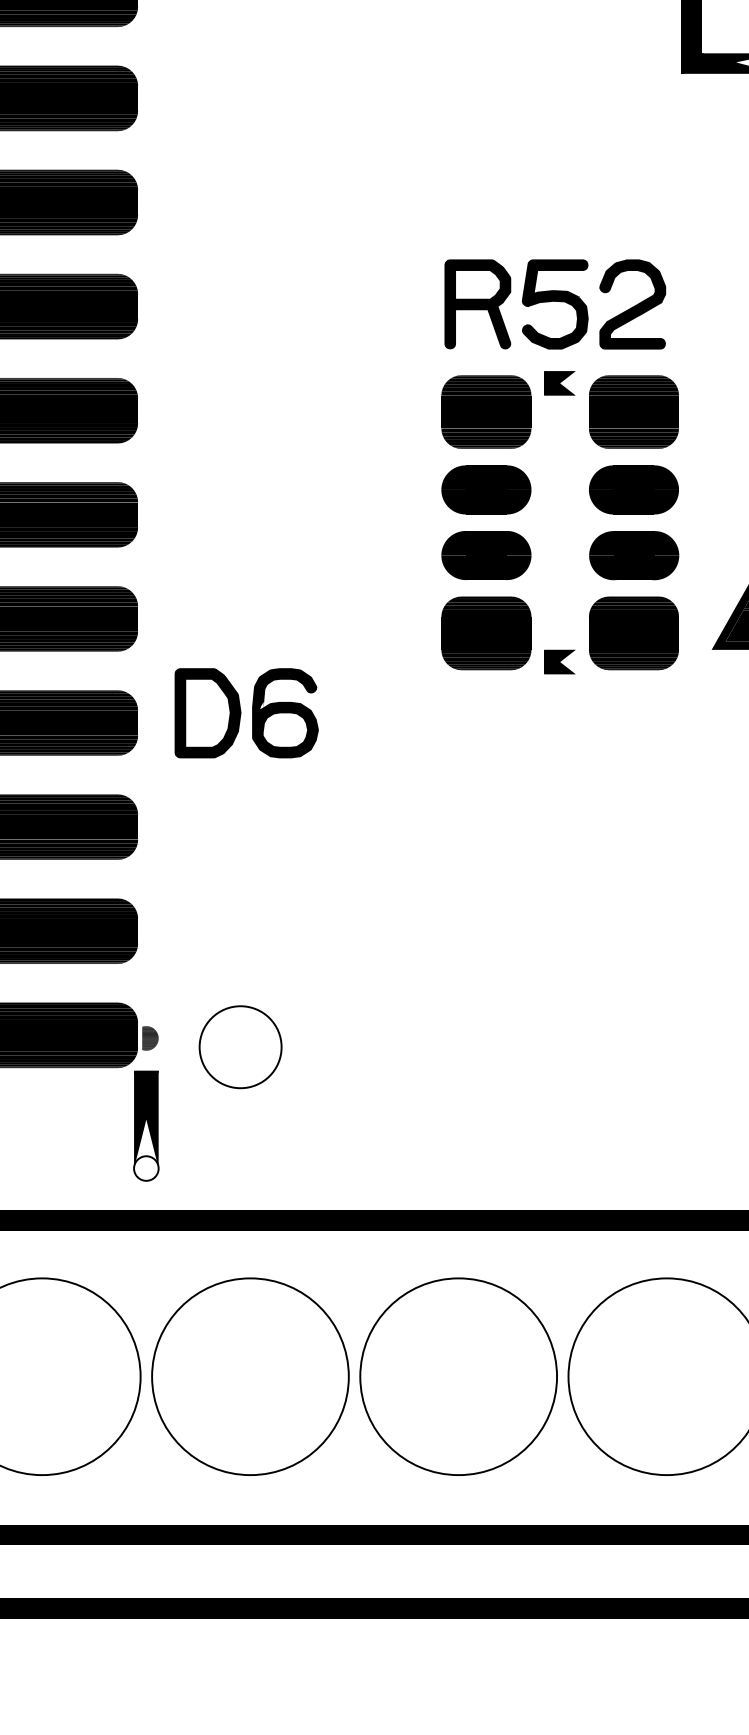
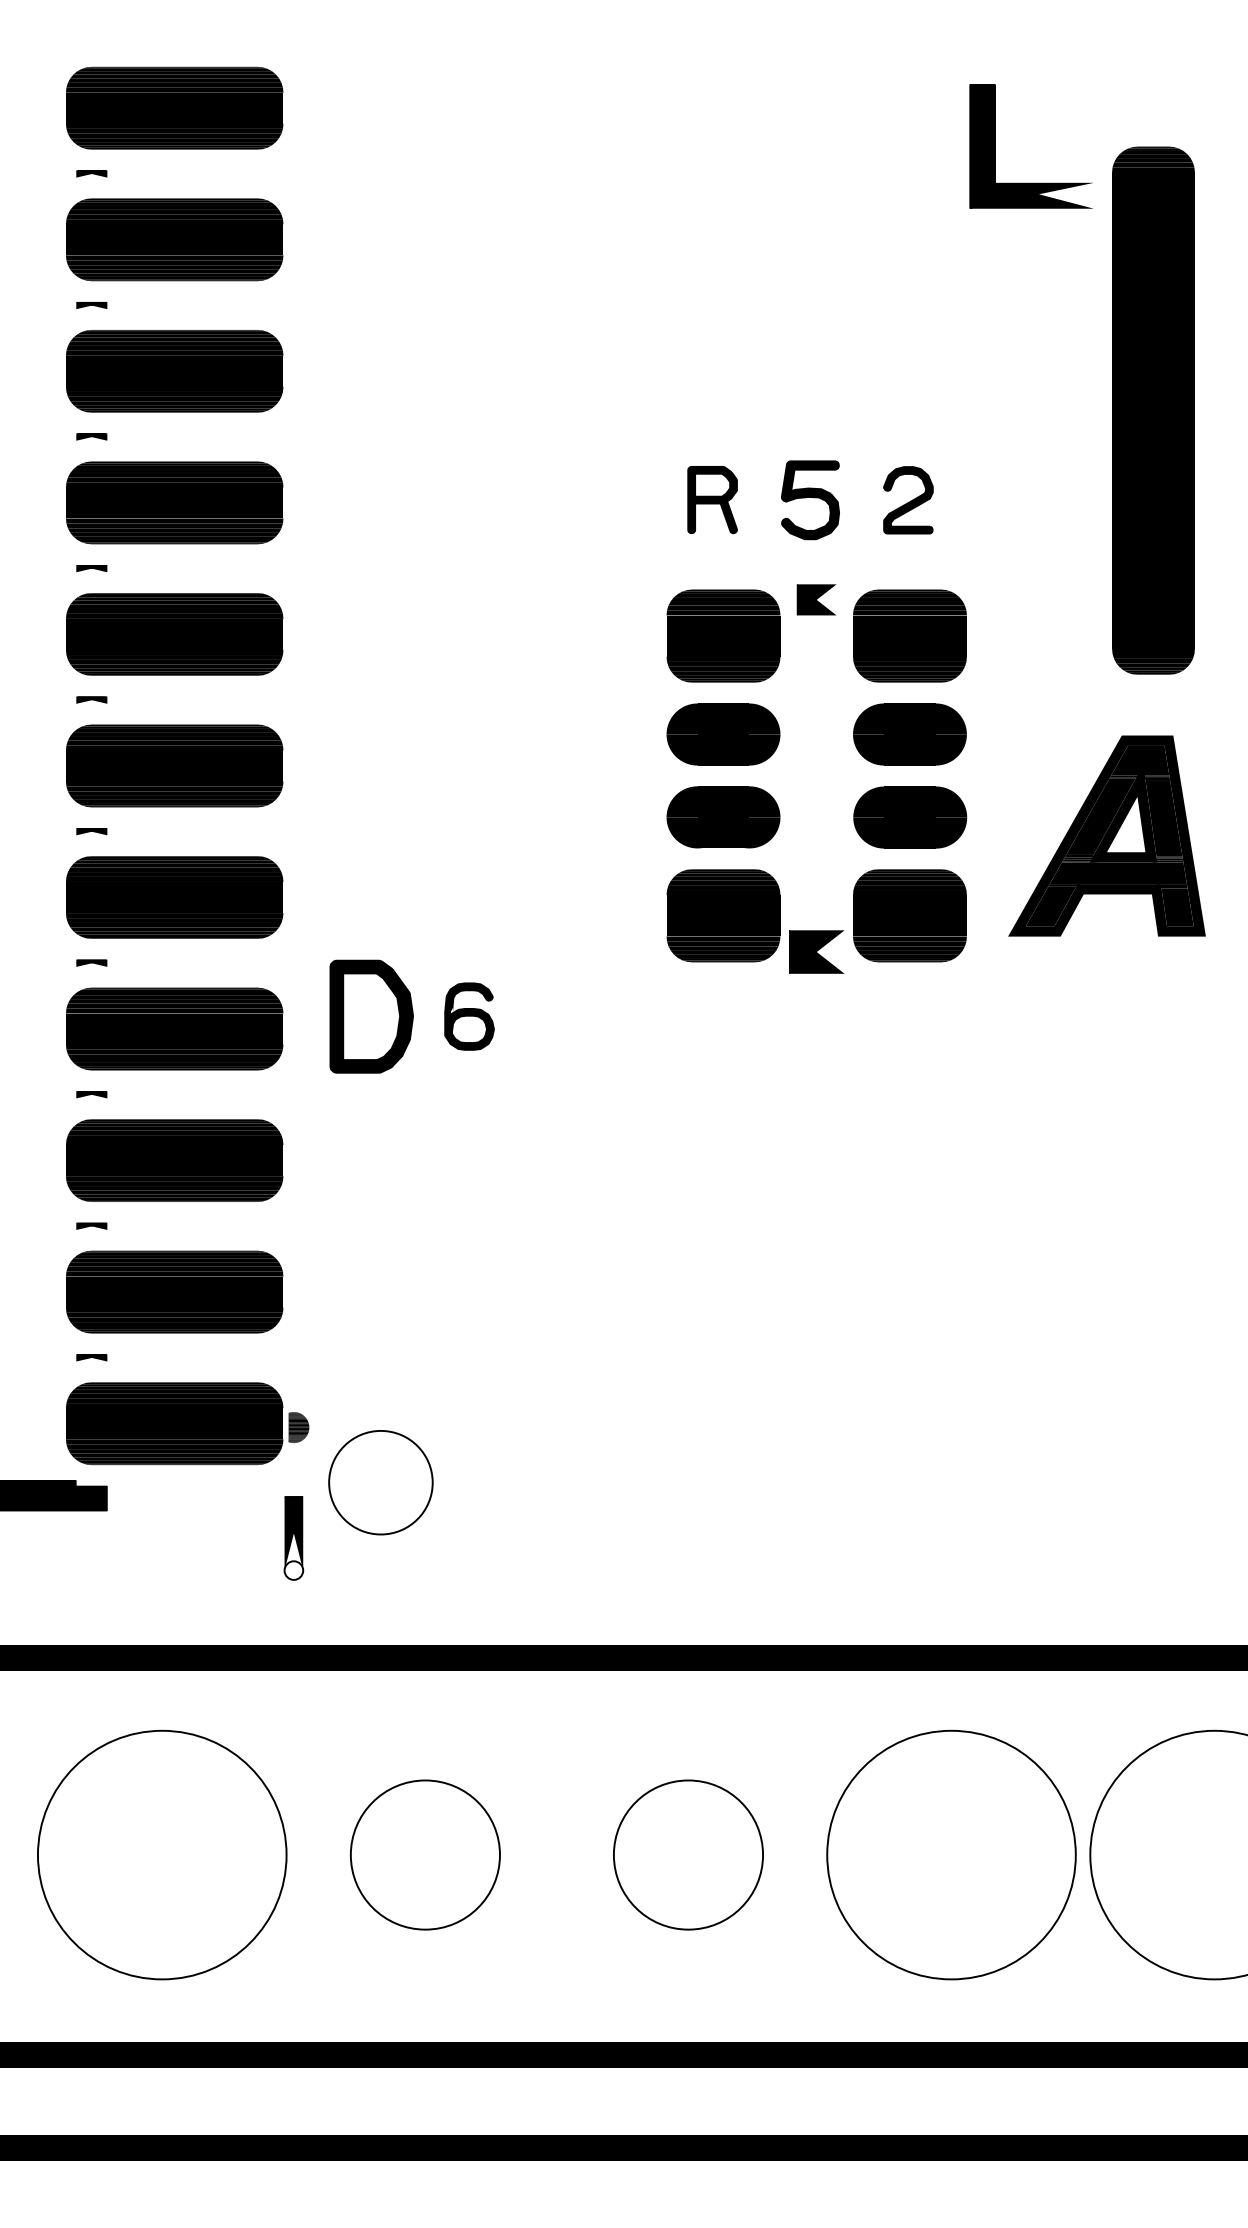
part: (477, 303) -> (712, 499), size x0.6
part: (555, 304) -> (810, 500), size x0.7
part: (632, 304) -> (908, 500), size x0.6
part: (560, 661) -> (816, 951), size x1.4
part: (285, 713) -> (469, 1016), size x0.6
part: (240, 1047) -> (380, 1482), moved
part: (146, 1126) -> (293, 1538), size x0.6
part: (250, 1376) -> (425, 1854), size x0.6
part: (458, 1376) -> (688, 1854), size x0.6

